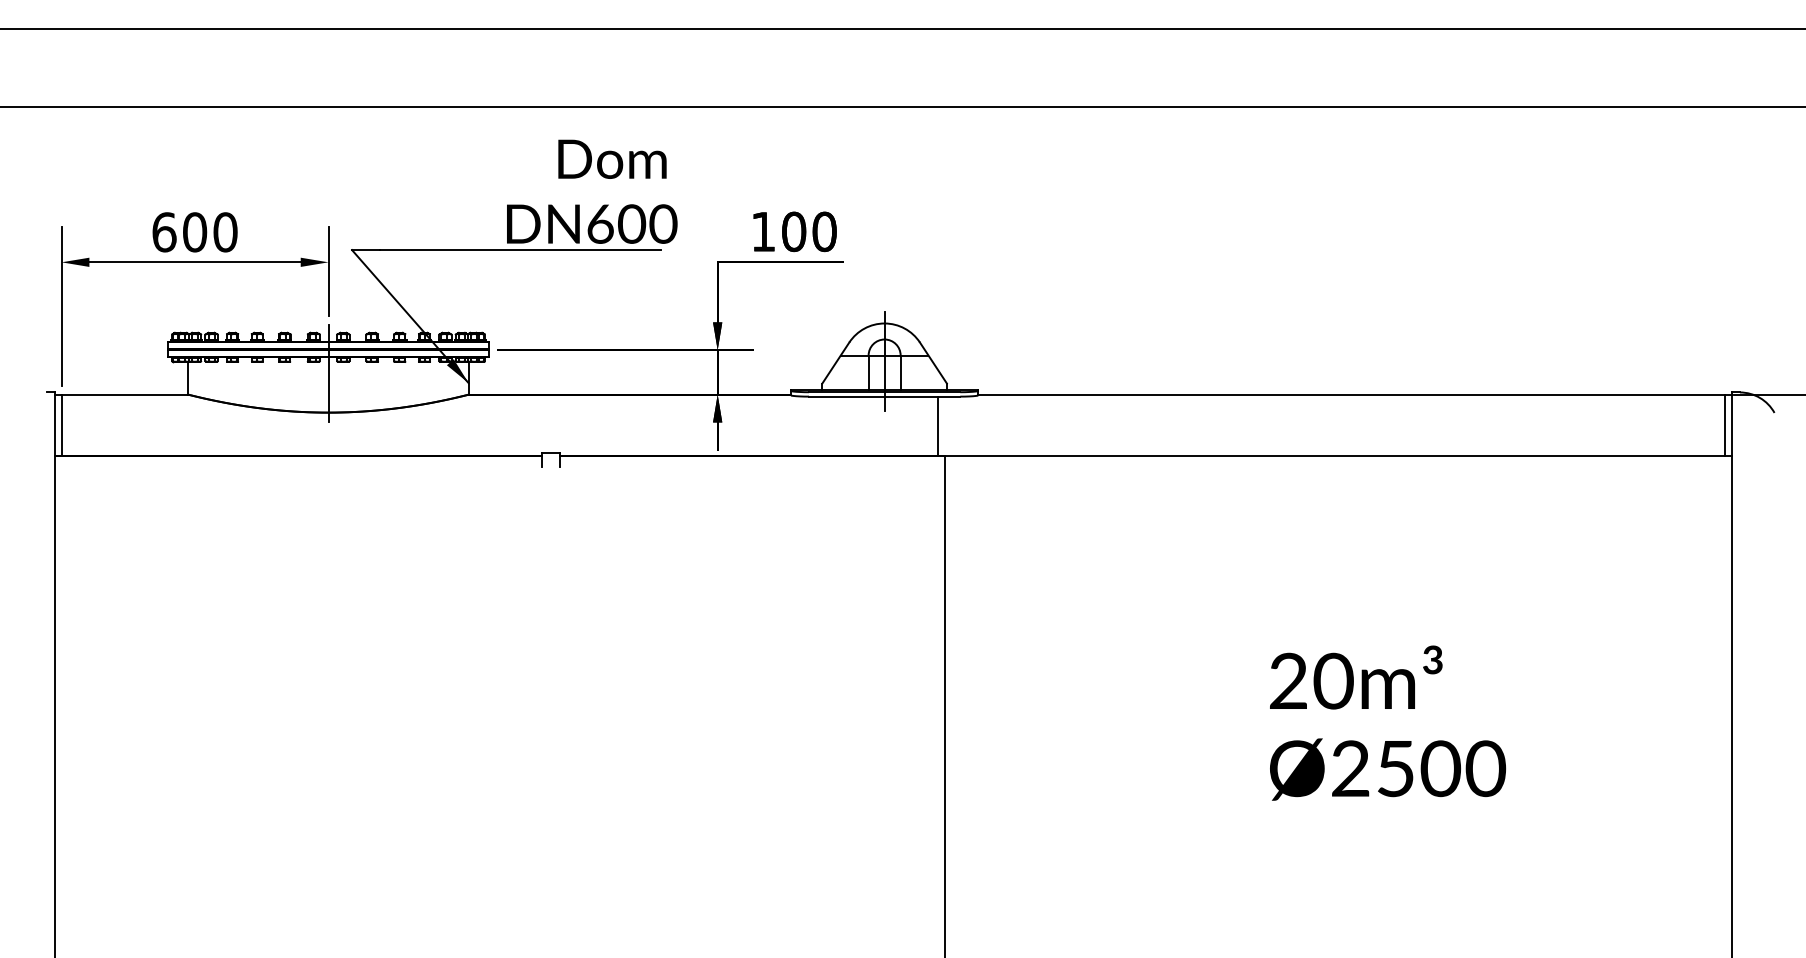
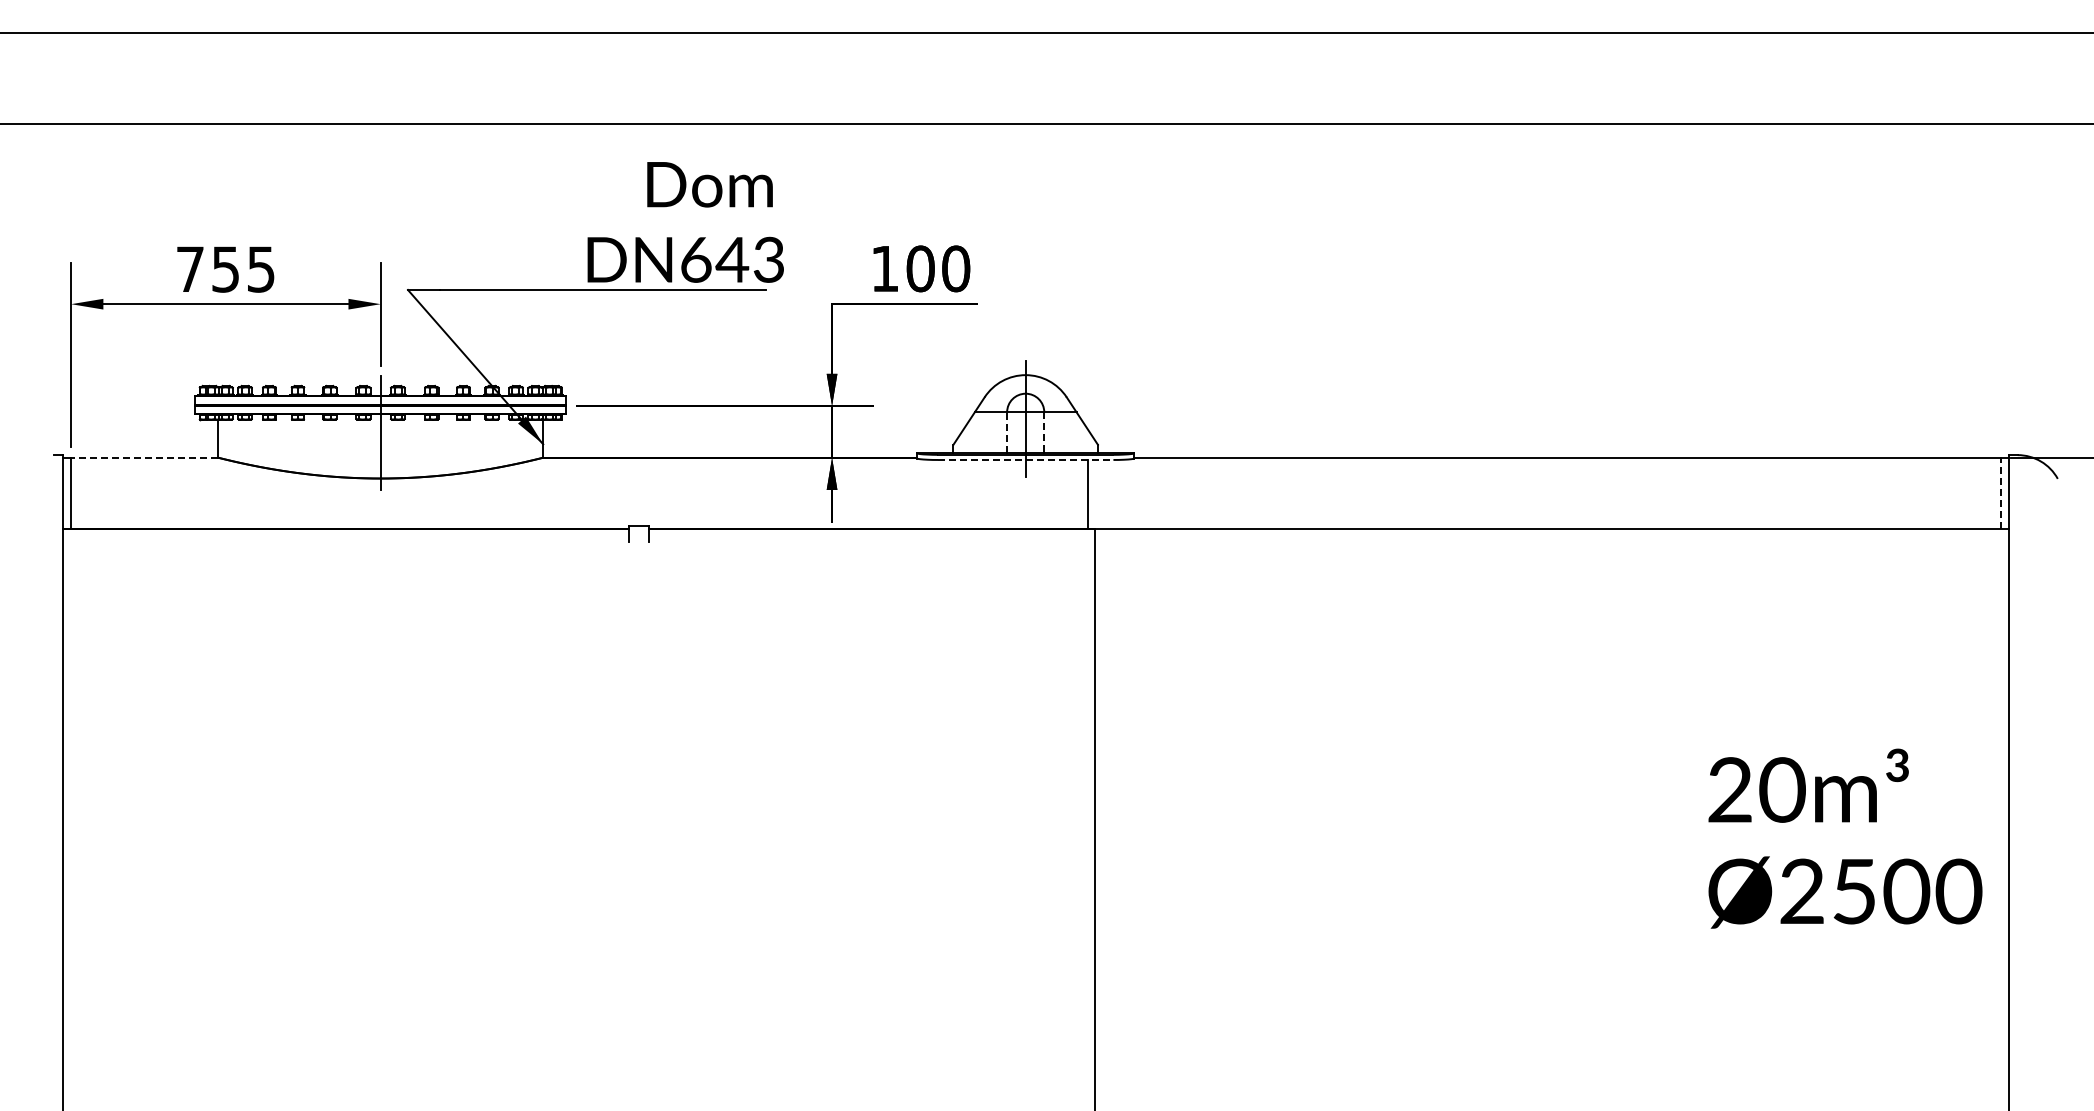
text: (647, 223) -> (750, 259), DN600 -> DN643
text: (194, 232) -> (225, 269), 600 -> 755
line: (868, 372) -> (1007, 431), solid -> dashed
line: (900, 372) -> (1044, 432), solid -> dashed
line: (124, 394) -> (144, 457), solid -> dashed
line: (884, 396) -> (1025, 459), solid -> dashed
line: (1725, 425) -> (2000, 493), solid -> dashed
text: (1387, 723) -> (1845, 838), moved

